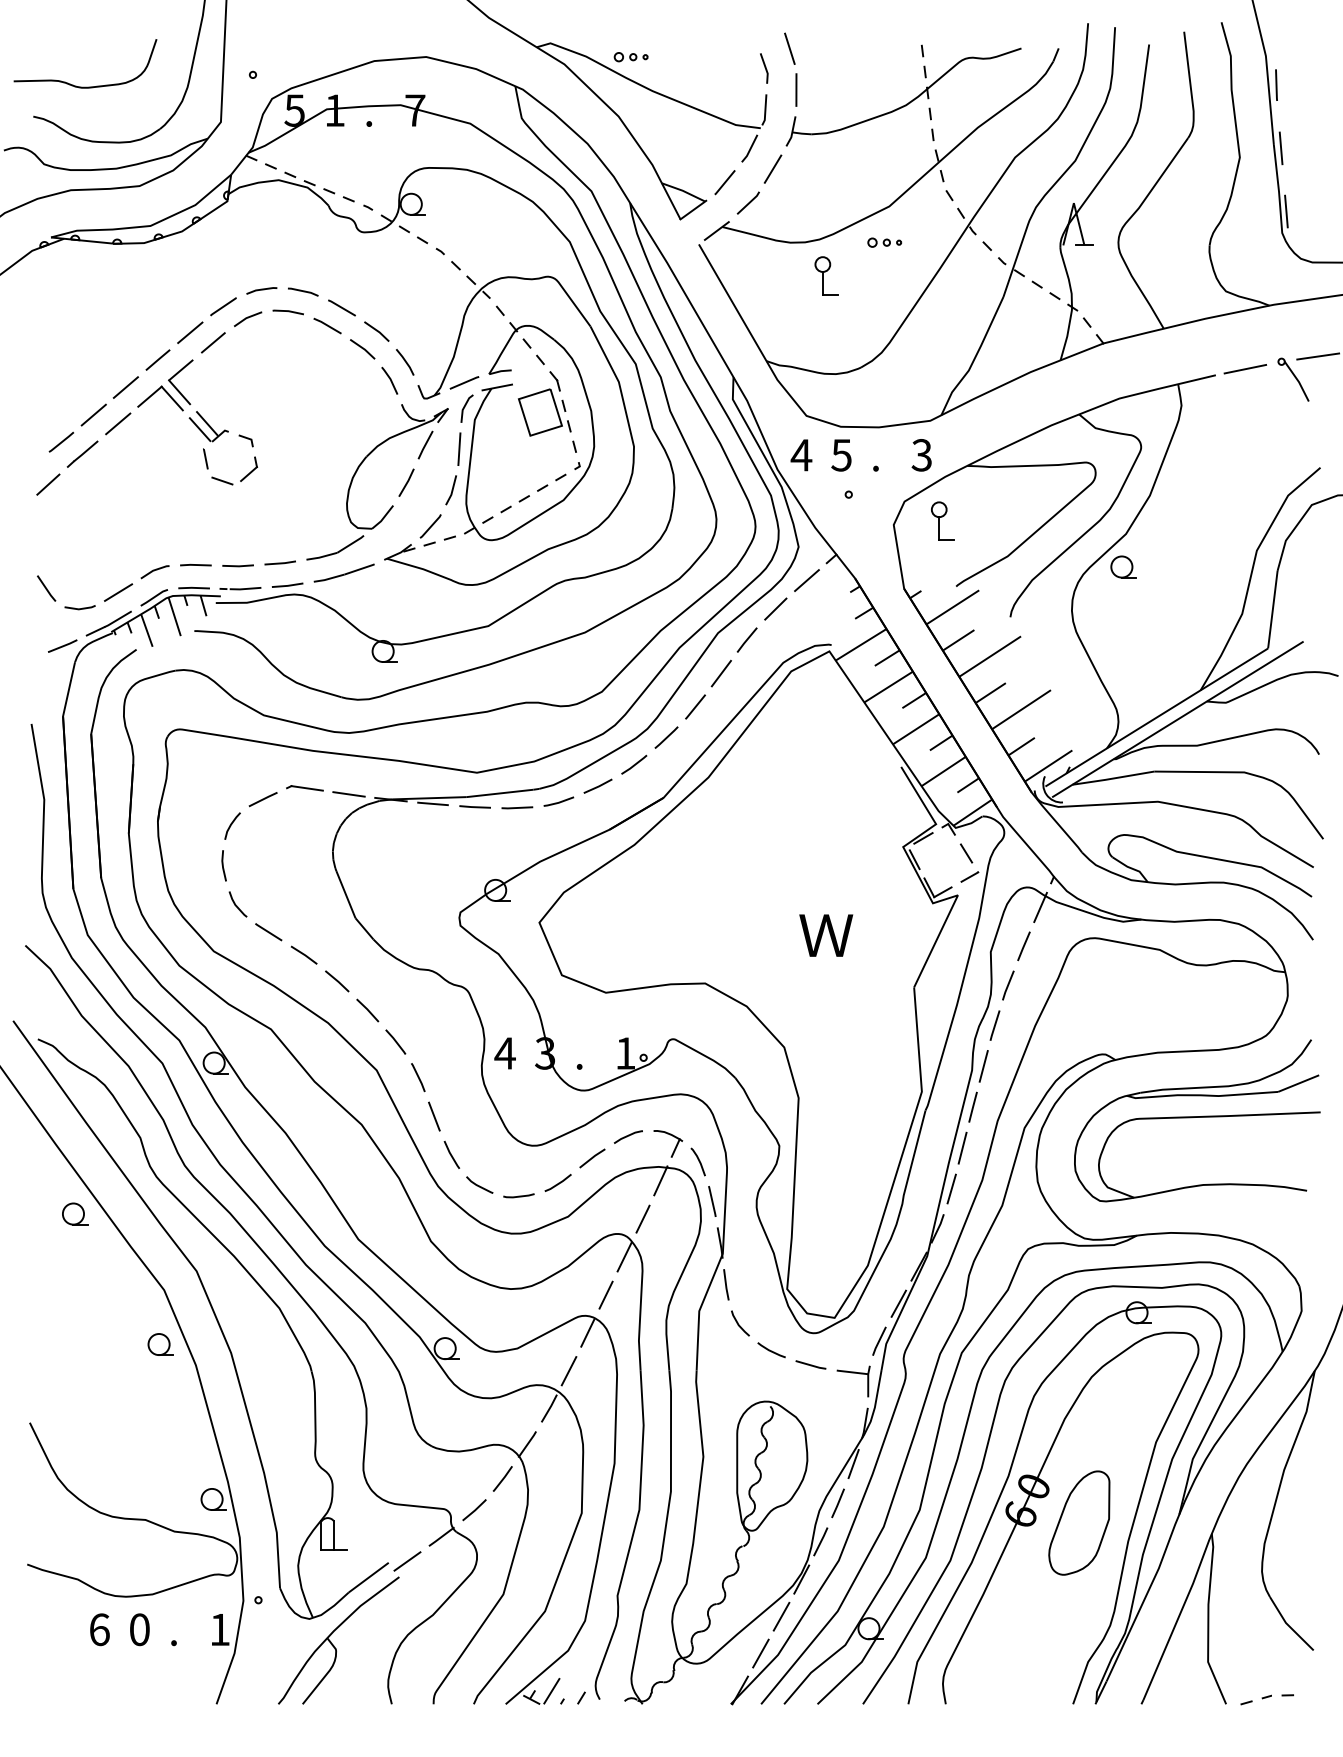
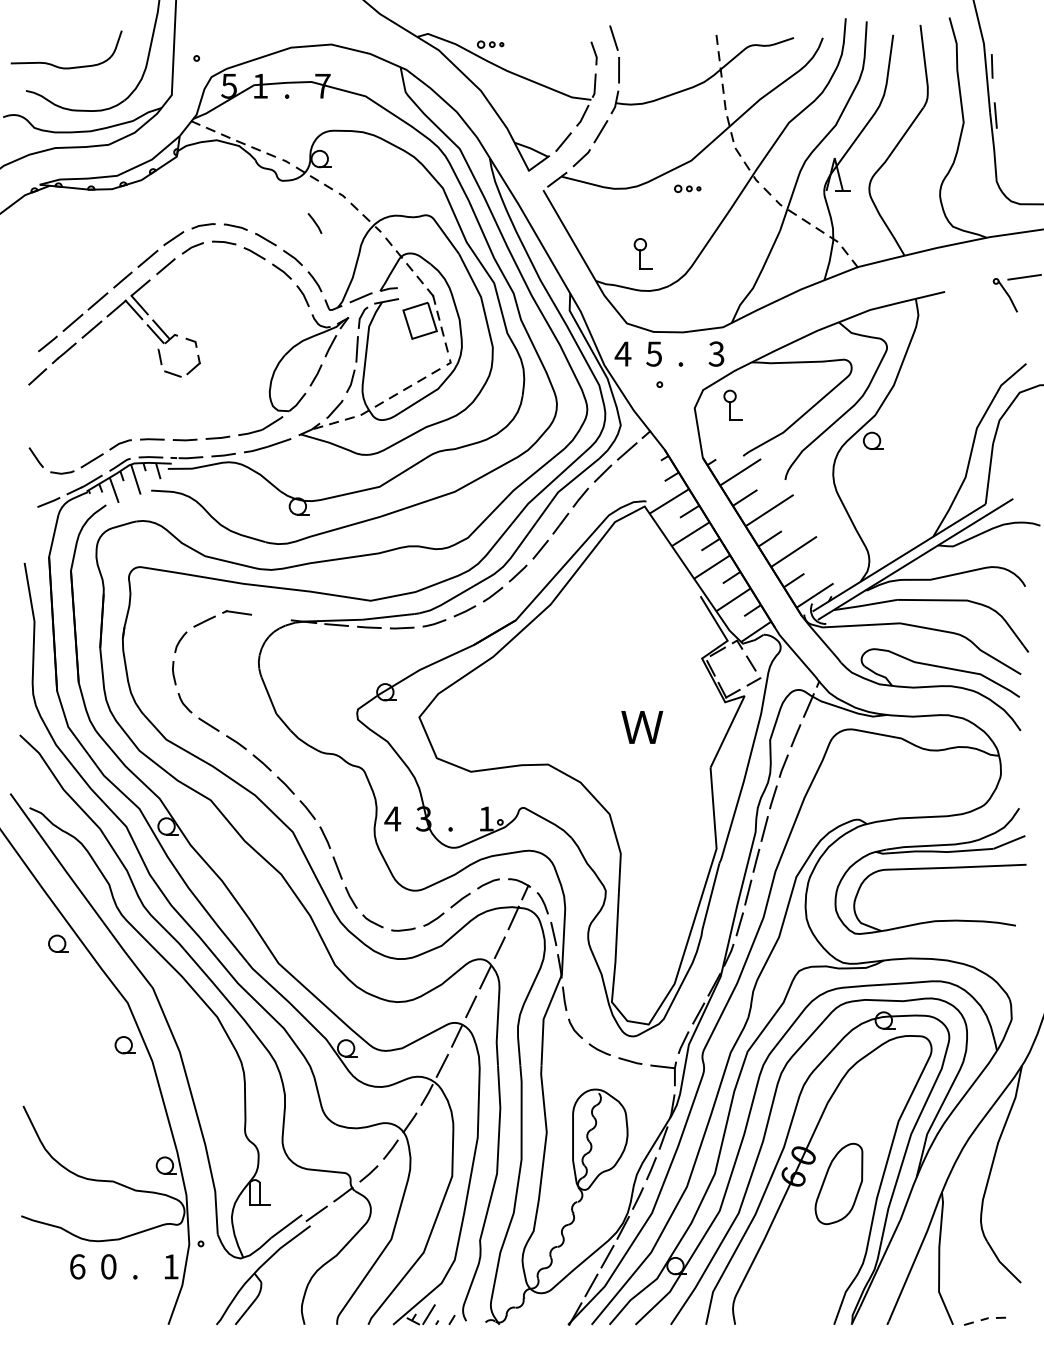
line: (1286, 211) -> (999, 164), removed
part: (826, 275) -> (643, 253), moved
line: (405, 287) -> (315, 223), added
line: (1245, 368) -> (968, 286), removed
line: (348, 794) -> (270, 617), removed

